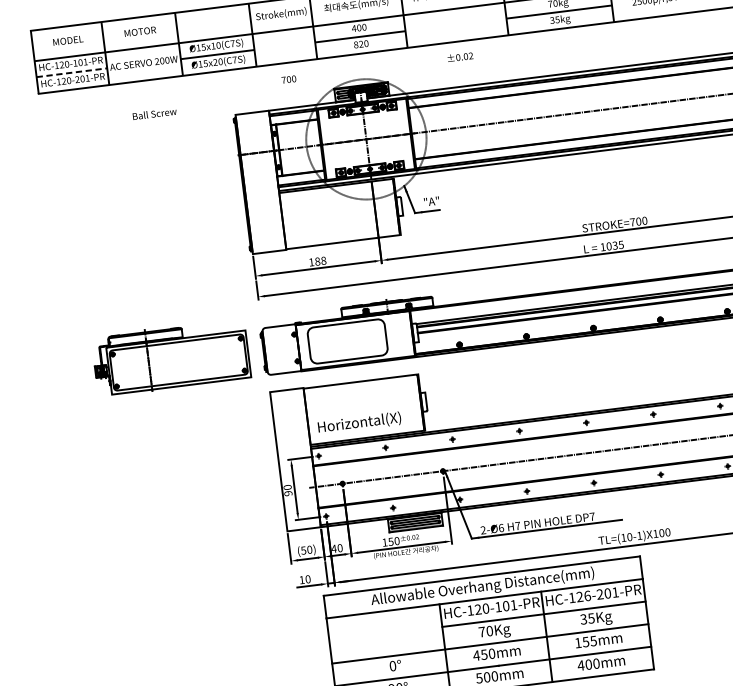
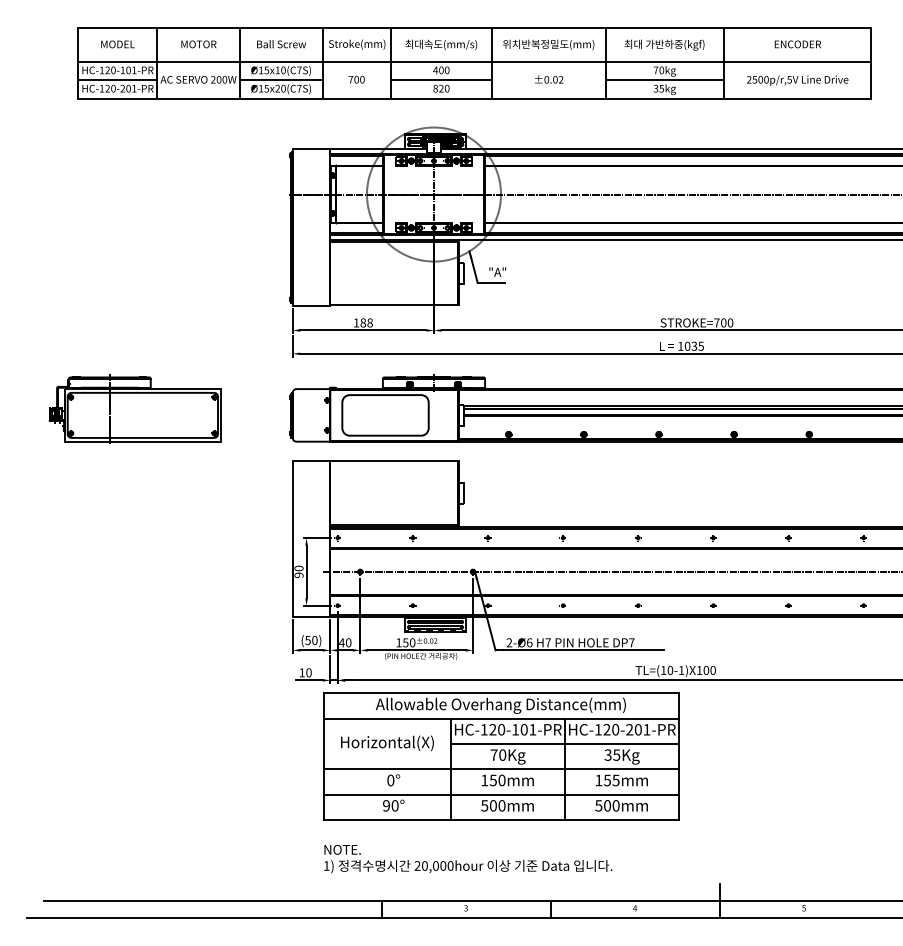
text: (460, 57) -> (549, 79), moved
line: (71, 72) -> (117, 80), dashed -> solid
text: (288, 79) -> (356, 79), moved
text: (154, 114) -> (281, 44), moved
part: (170, 357) -> (134, 408), moved
text: (359, 422) -> (387, 742), moved
text: (587, 595) -> (615, 729), HC-126-201-PR -> HC-120-201-PR
text: (476, 655) -> (484, 780), 450mm -> 150mm
text: (580, 665) -> (598, 805), 400mm -> 500mm

